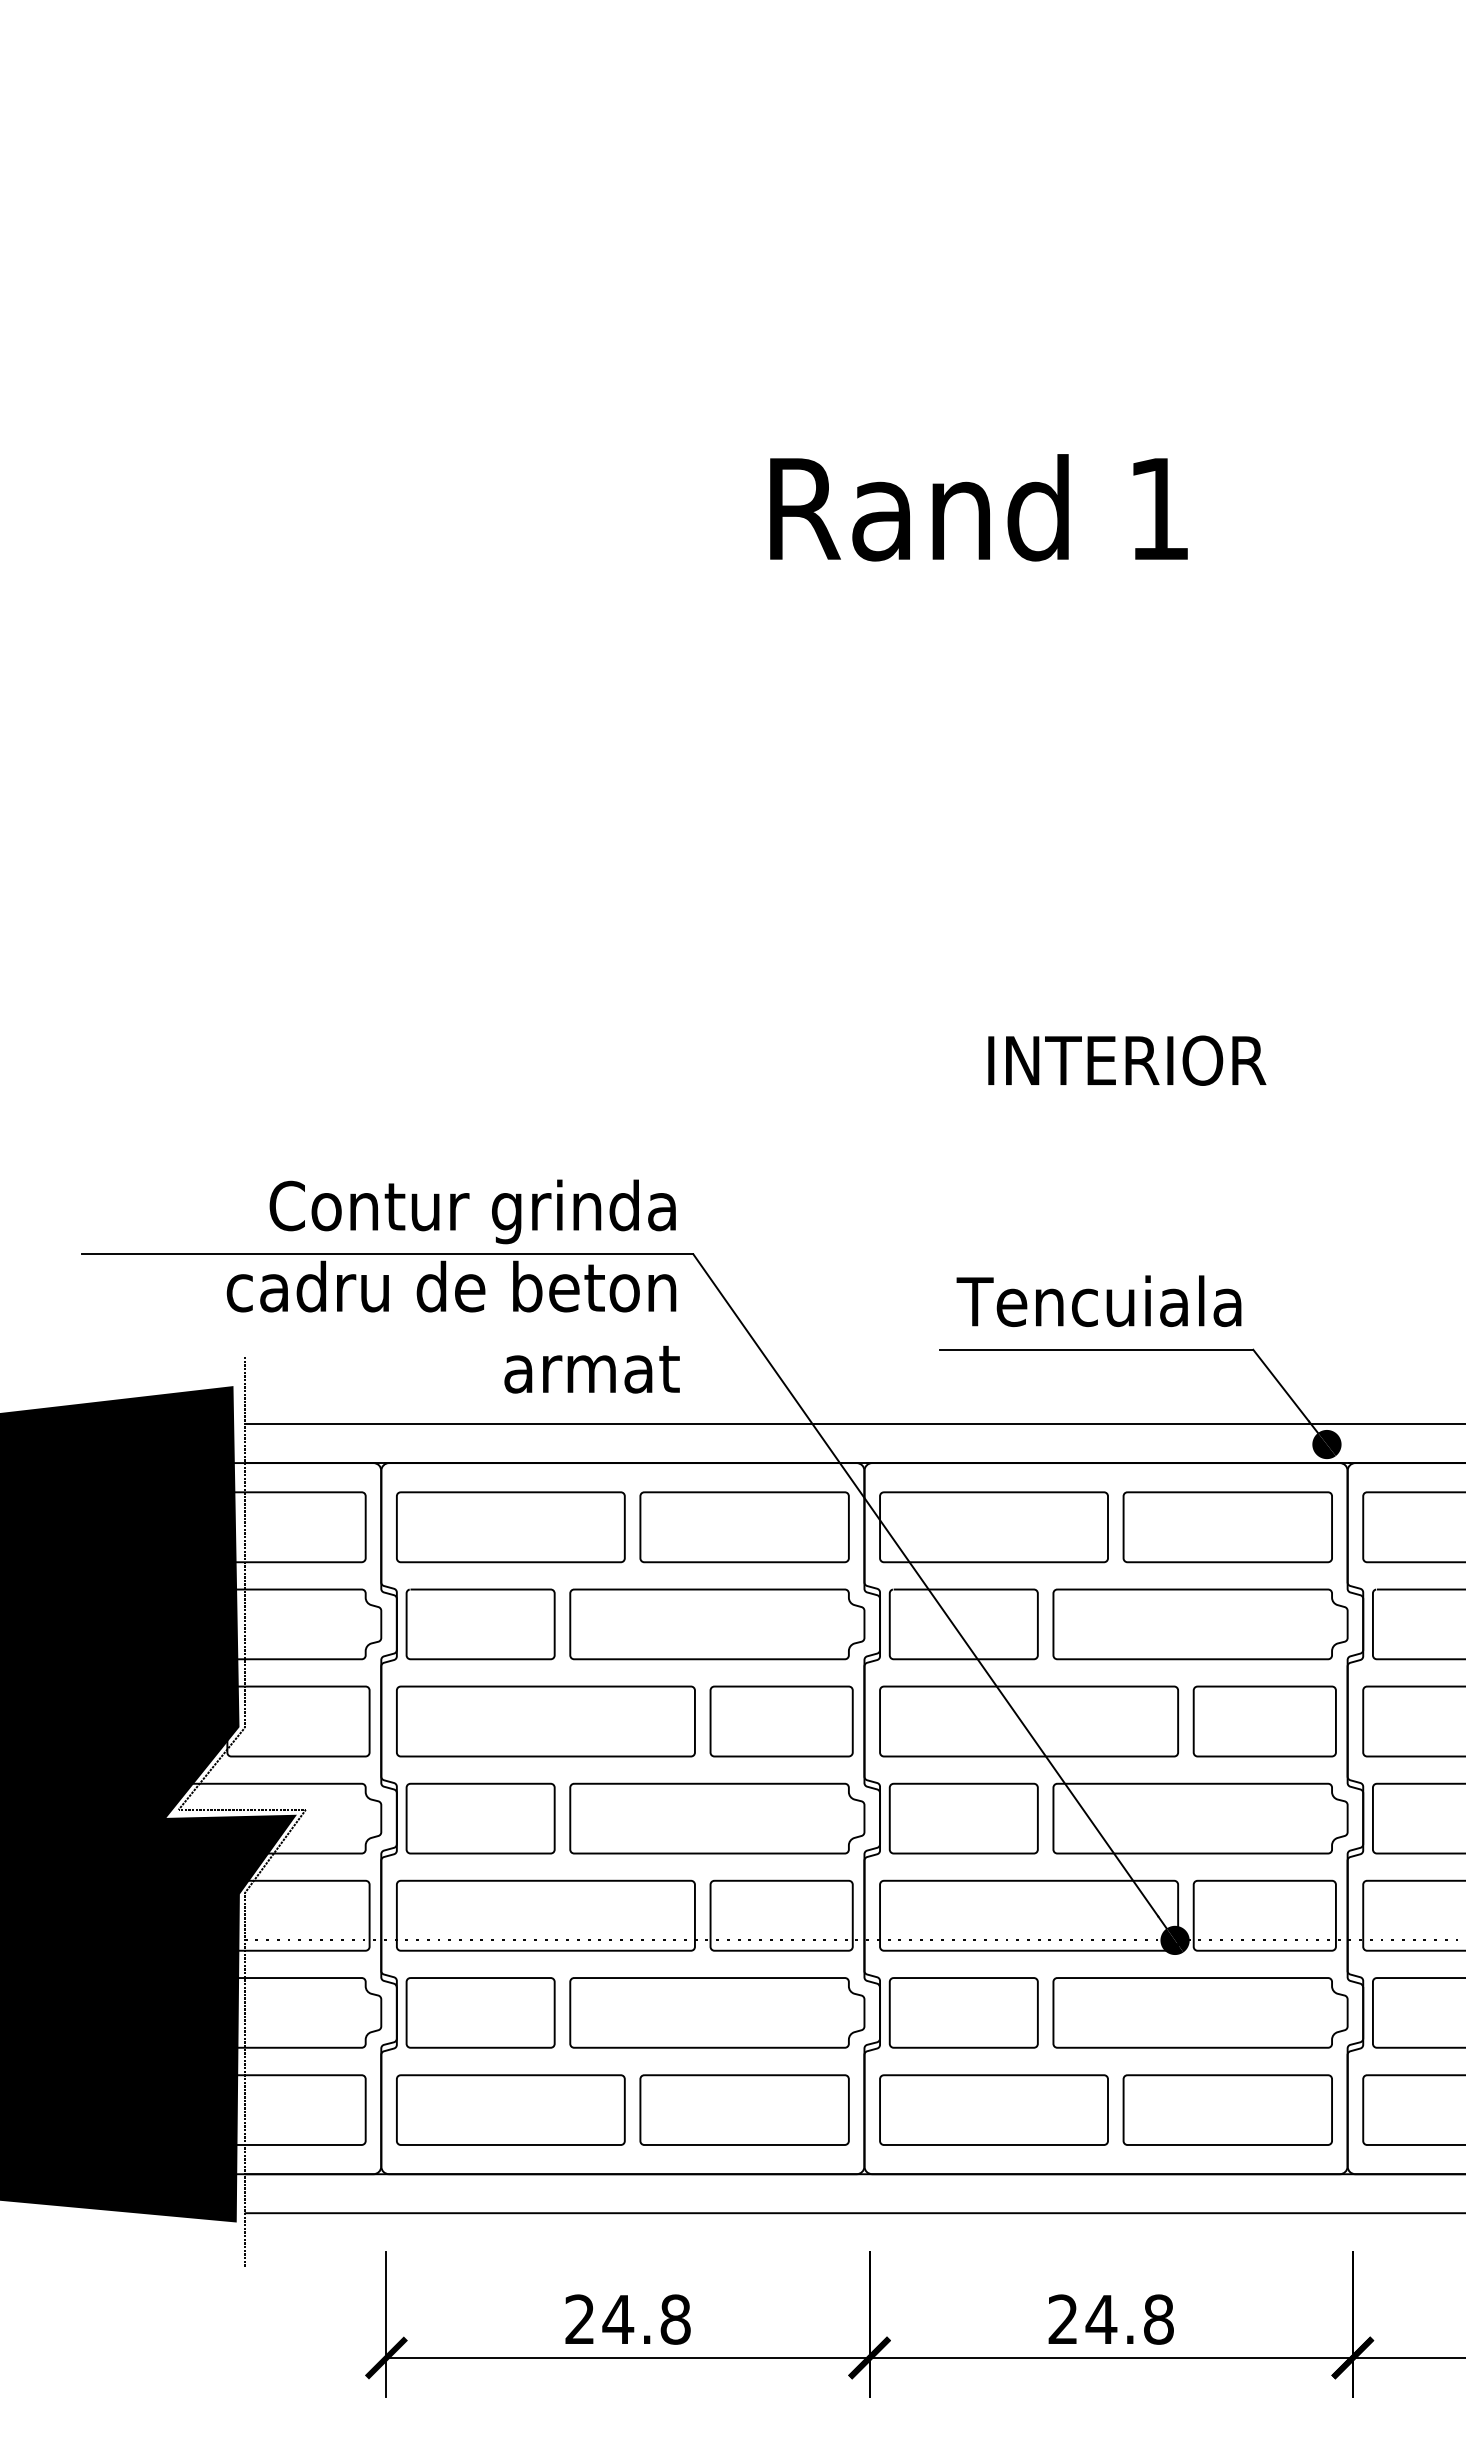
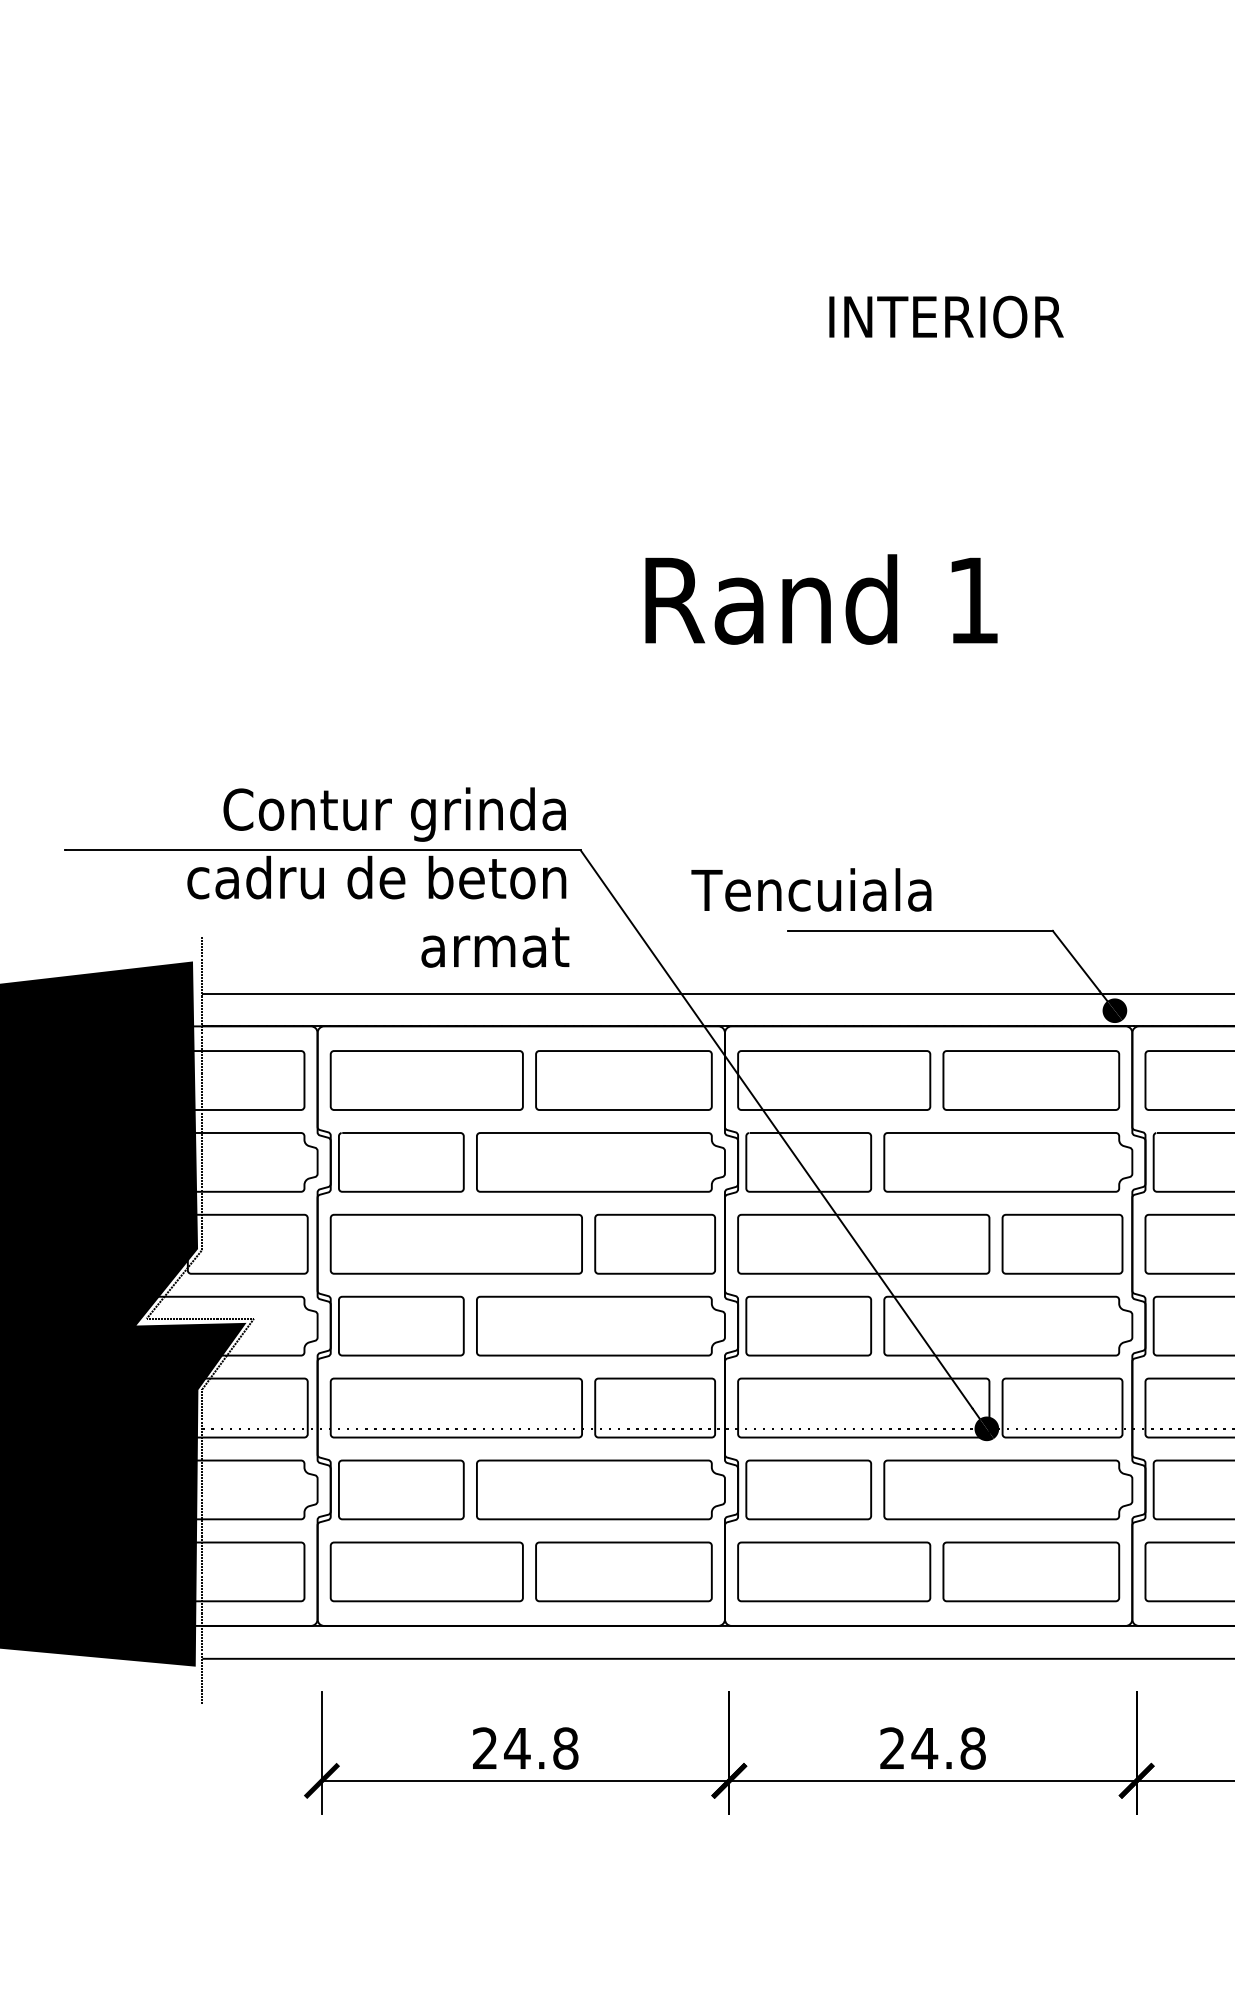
text: (978, 507) -> (821, 599), moved
text: (1127, 1060) -> (946, 316), moved
text: (1098, 1301) -> (810, 890), moved

